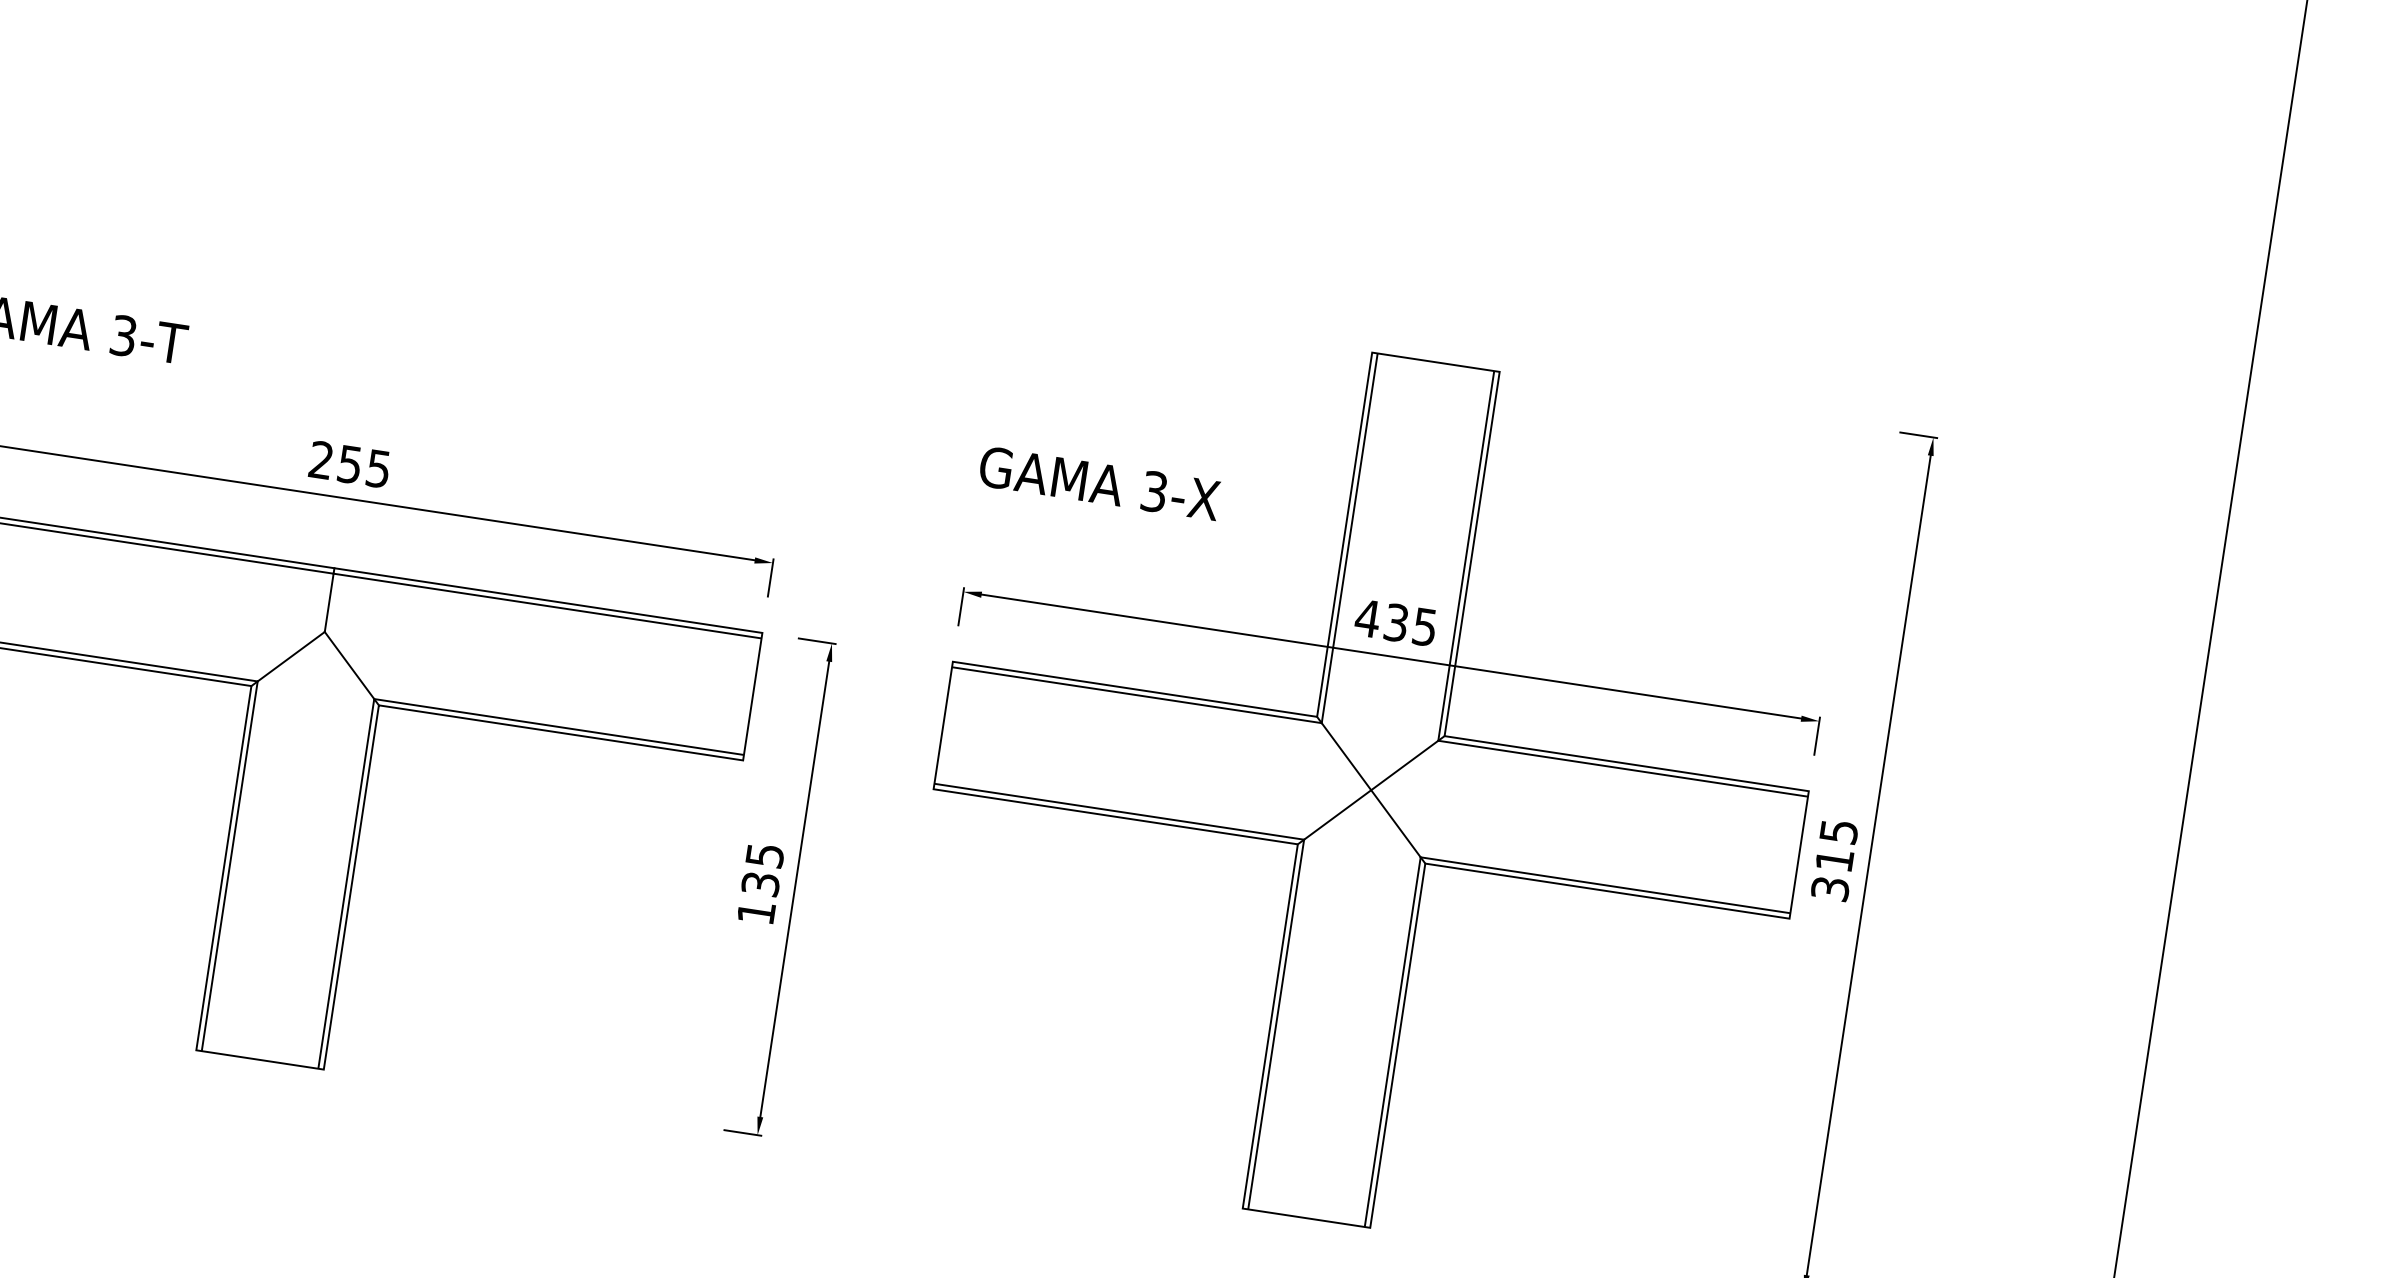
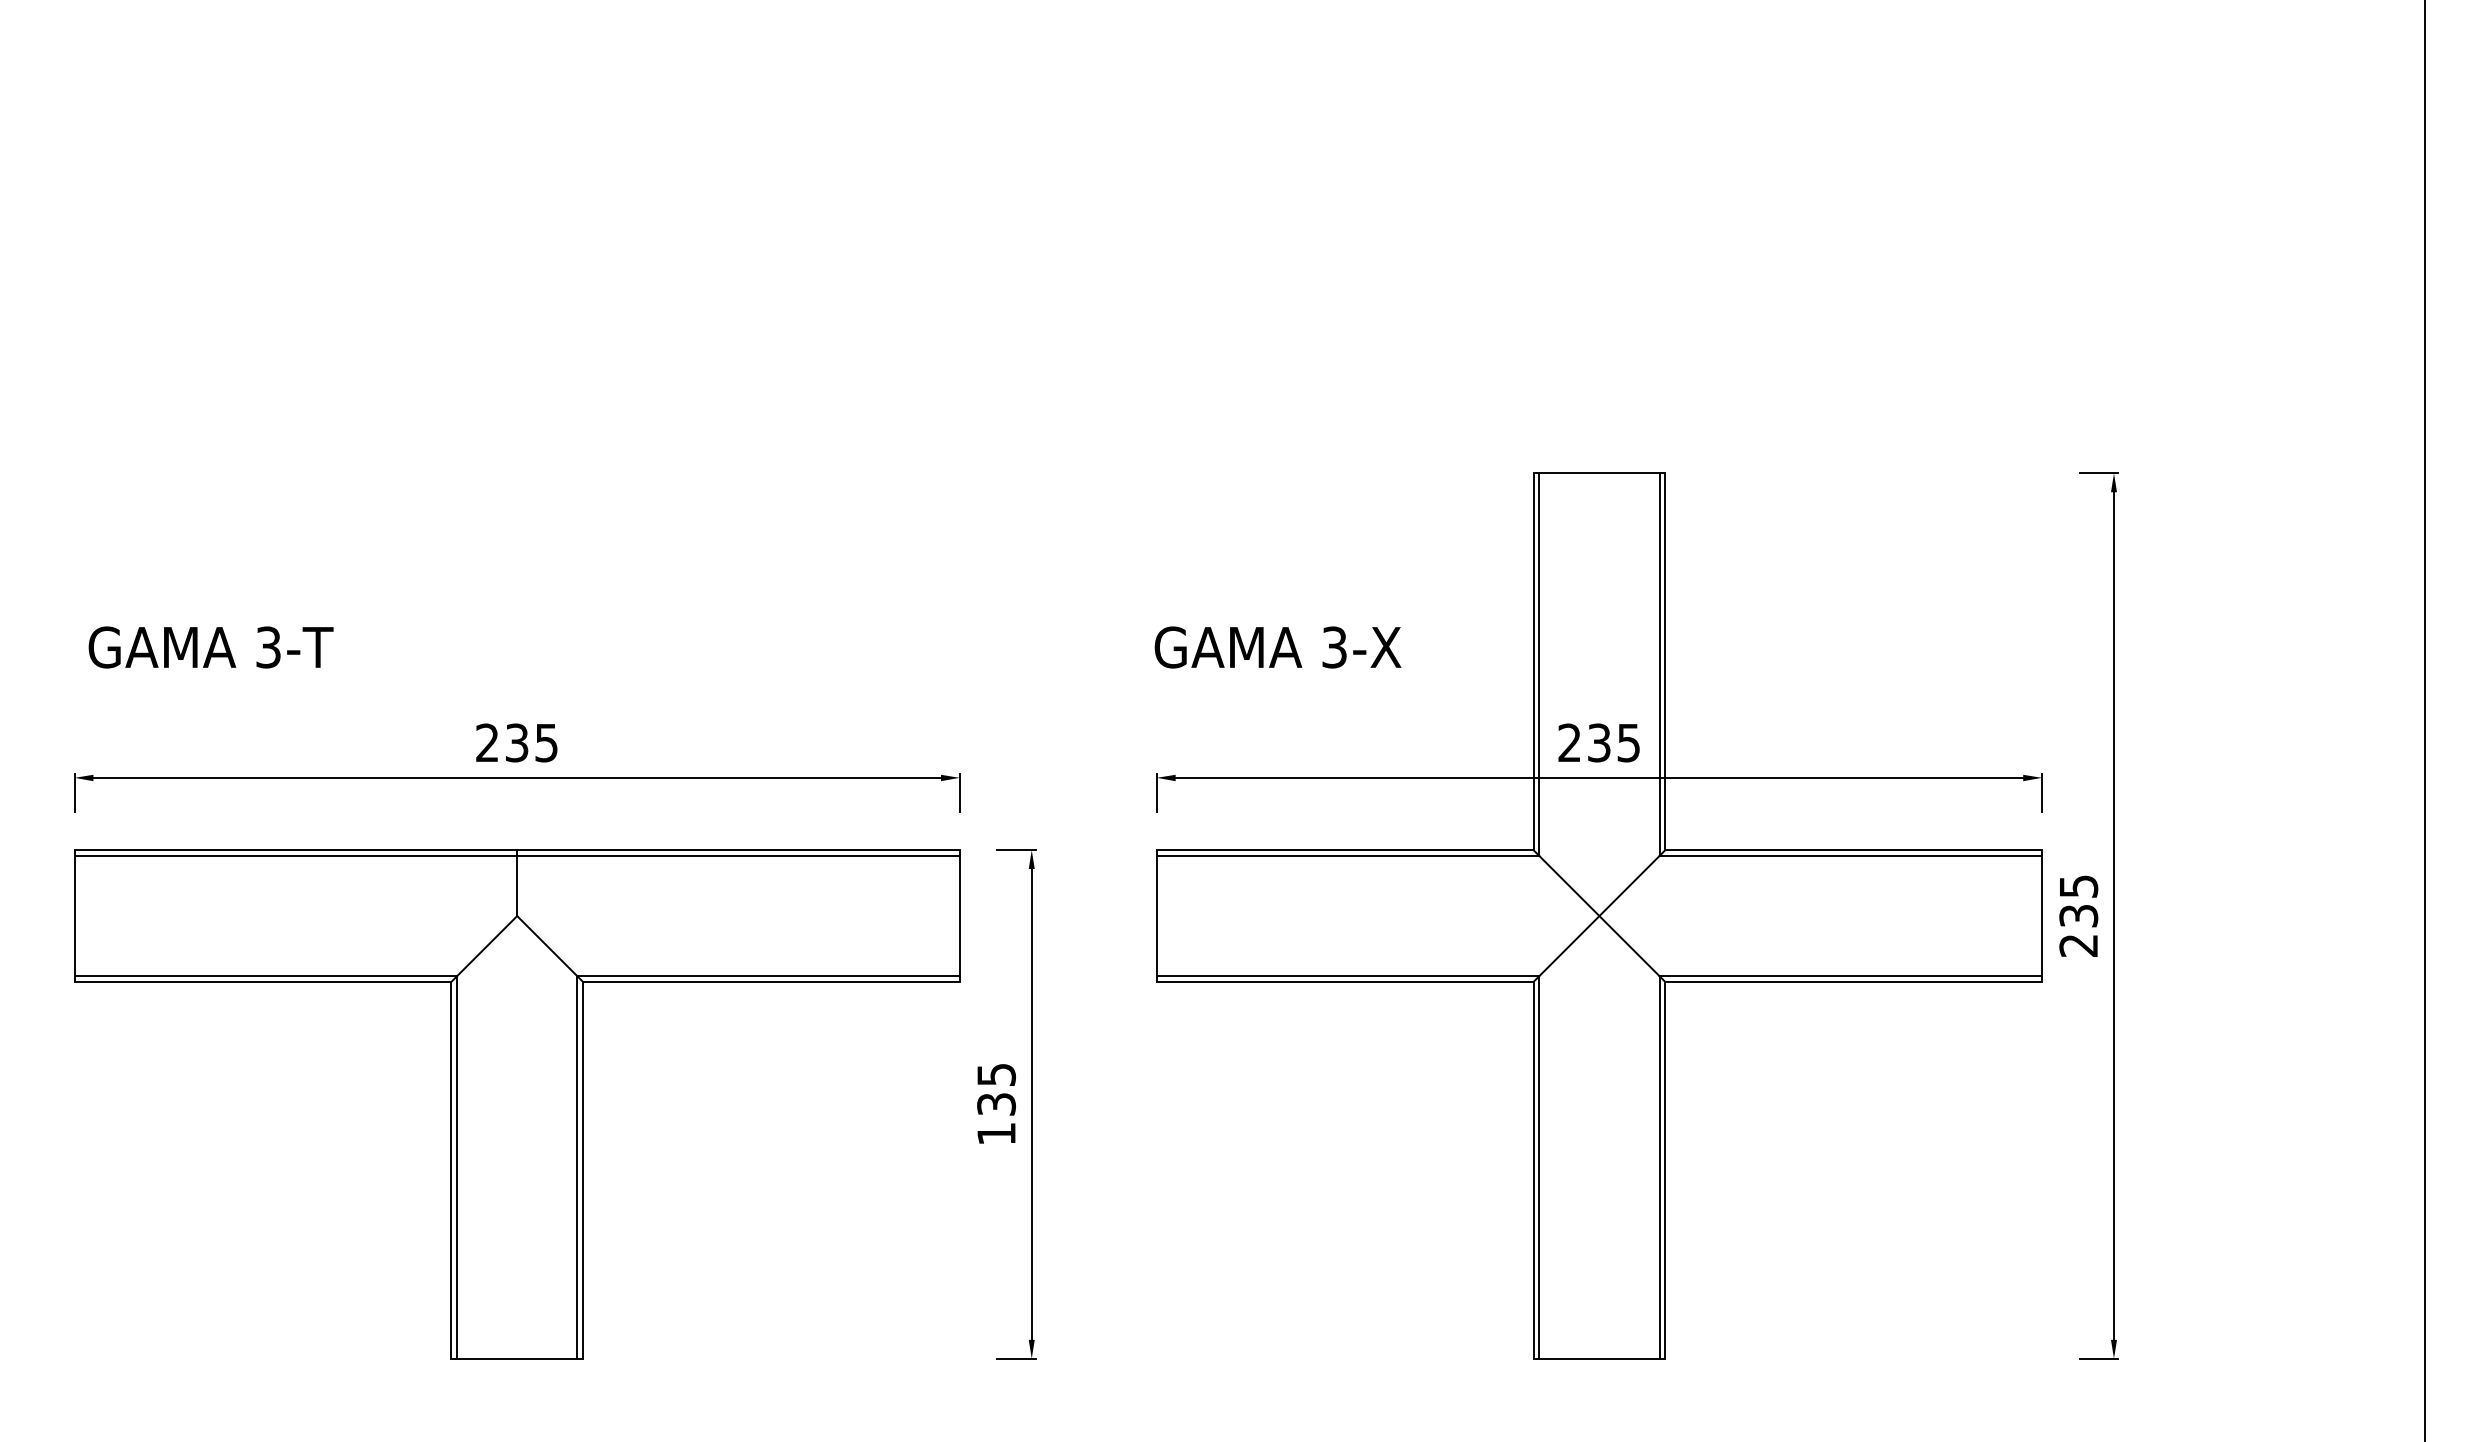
text: (350, 464) -> (517, 742), 255 -> 235
text: (1367, 618) -> (1569, 742), 435 -> 235
text: (1832, 874) -> (2078, 930), 315 -> 235

